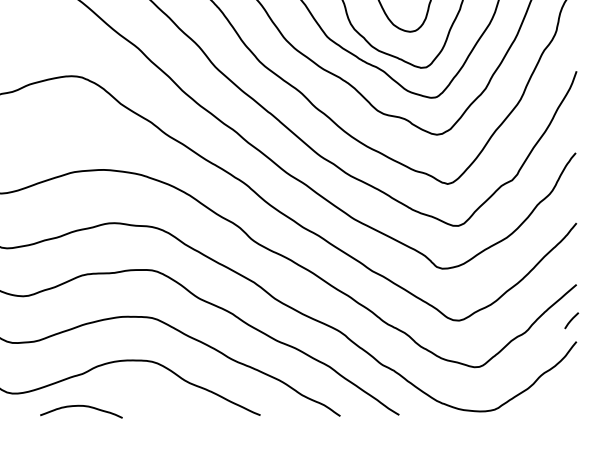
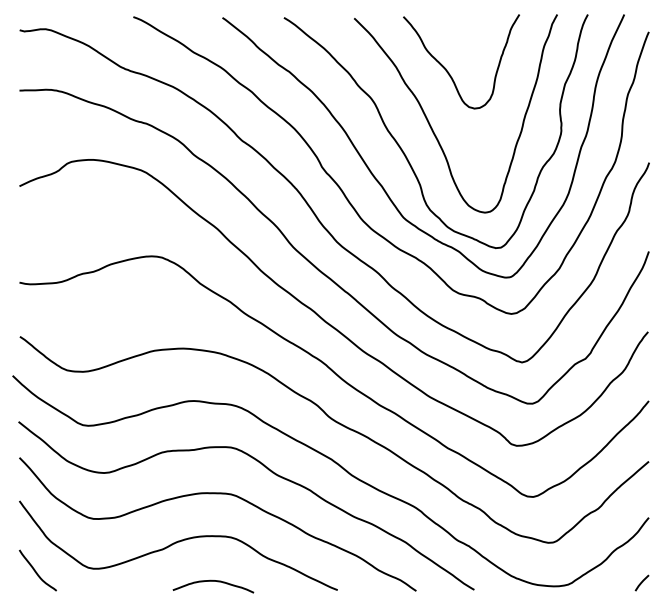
curve: (571, 320) -> (641, 582), moved
curve: (81, 406) -> (213, 581), moved

